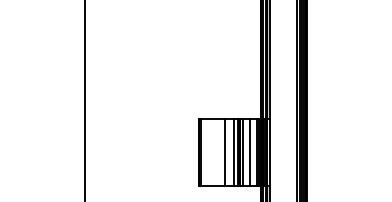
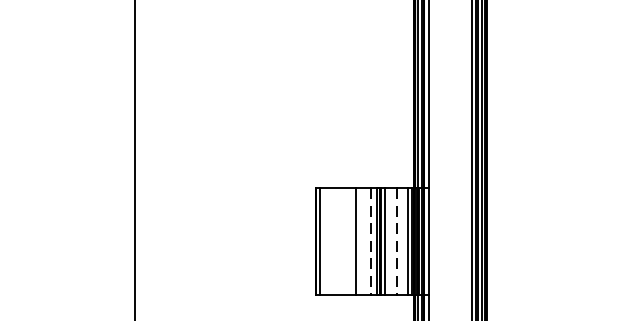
line: (233, 152) -> (370, 242), solid -> dashed
line: (250, 152) -> (397, 242), solid -> dashed

